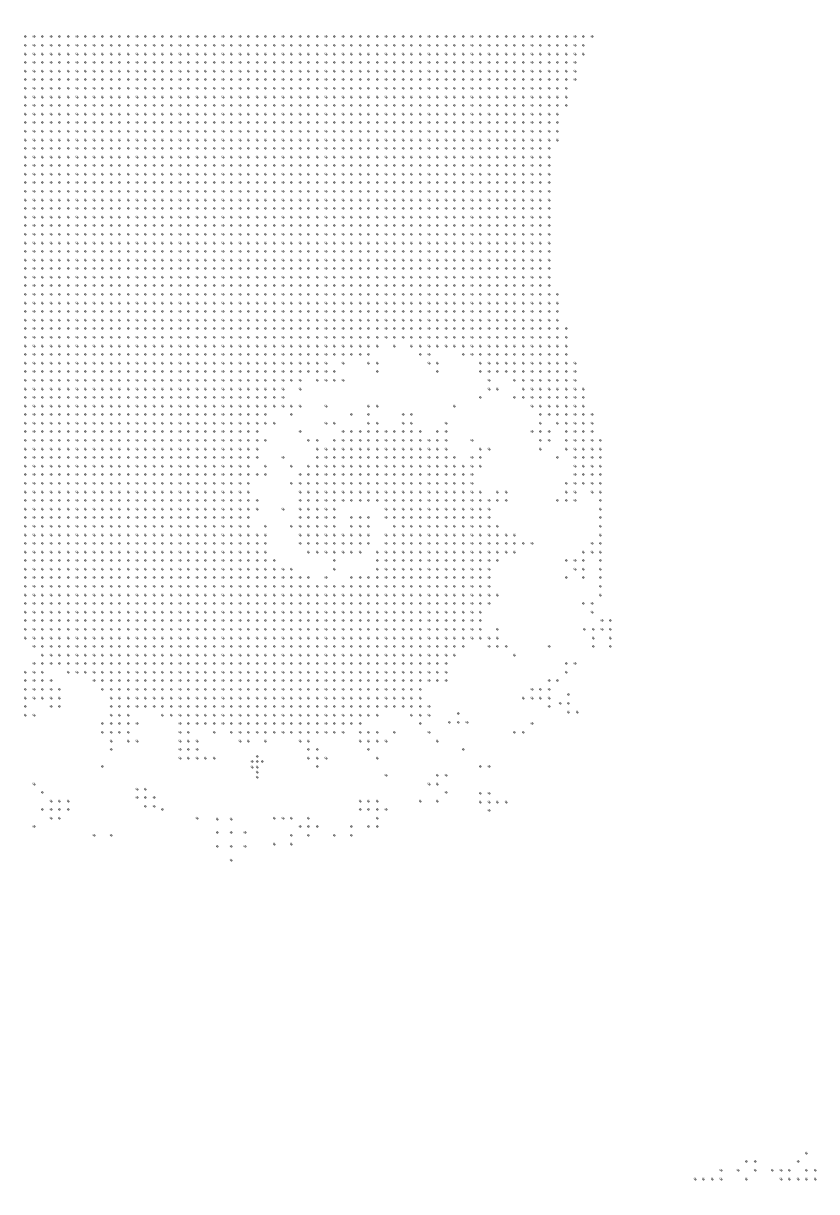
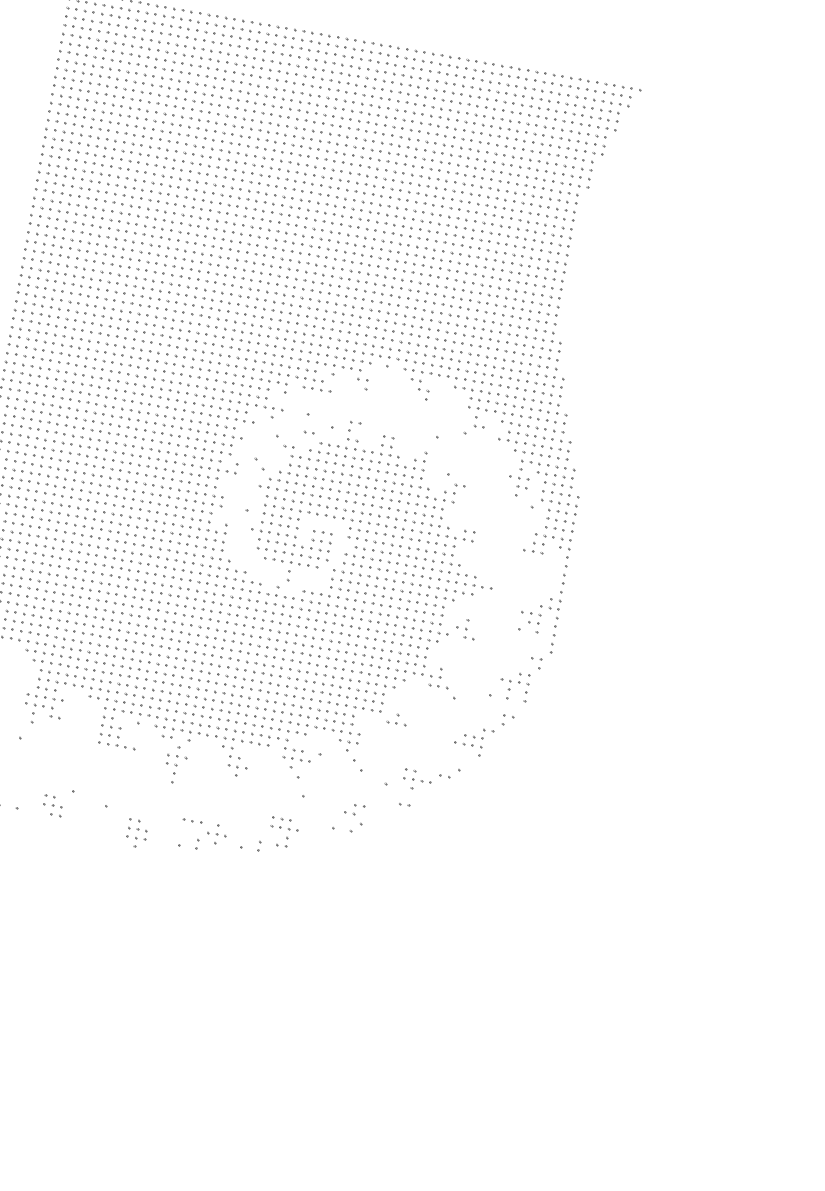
part: (597, 633) -> (514, 686), moved
part: (568, 703) -> (465, 629), moved
part: (458, 717) -> (397, 718), moved
part: (256, 766) -> (175, 764), size x1.67
part: (145, 797) -> (53, 805), moved
part: (493, 801) -> (417, 780), moved
part: (231, 839) -> (137, 833), size x0.62

